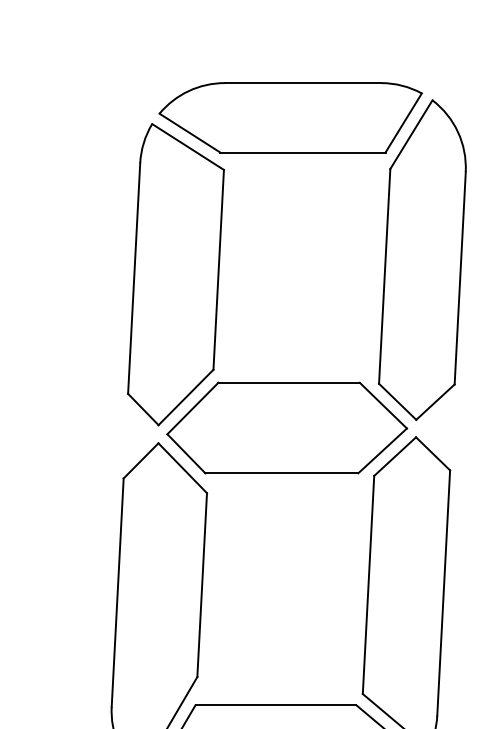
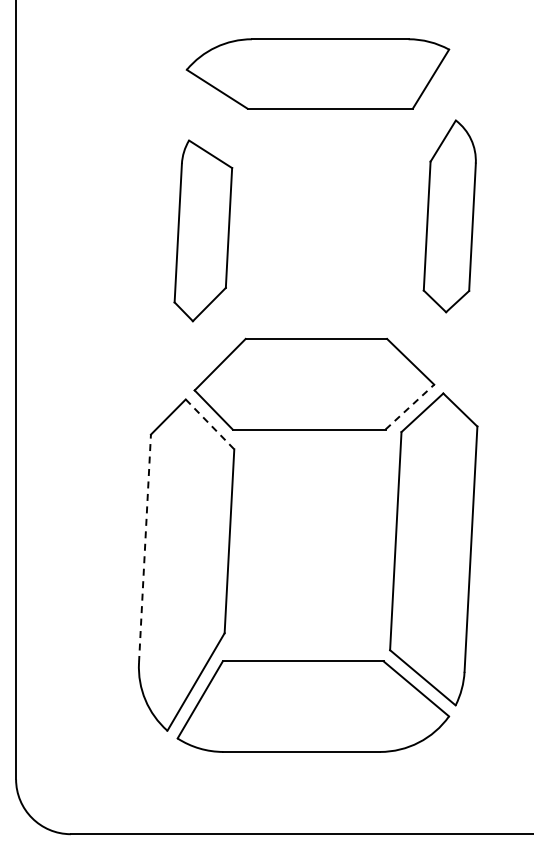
part: (422, 260) -> (449, 216), size x0.6
part: (176, 274) -> (203, 230), size x0.6
line: (383, 450) -> (410, 406), solid -> dashed
line: (183, 468) -> (210, 424), solid -> dashed
line: (118, 592) -> (145, 548), solid -> dashed

